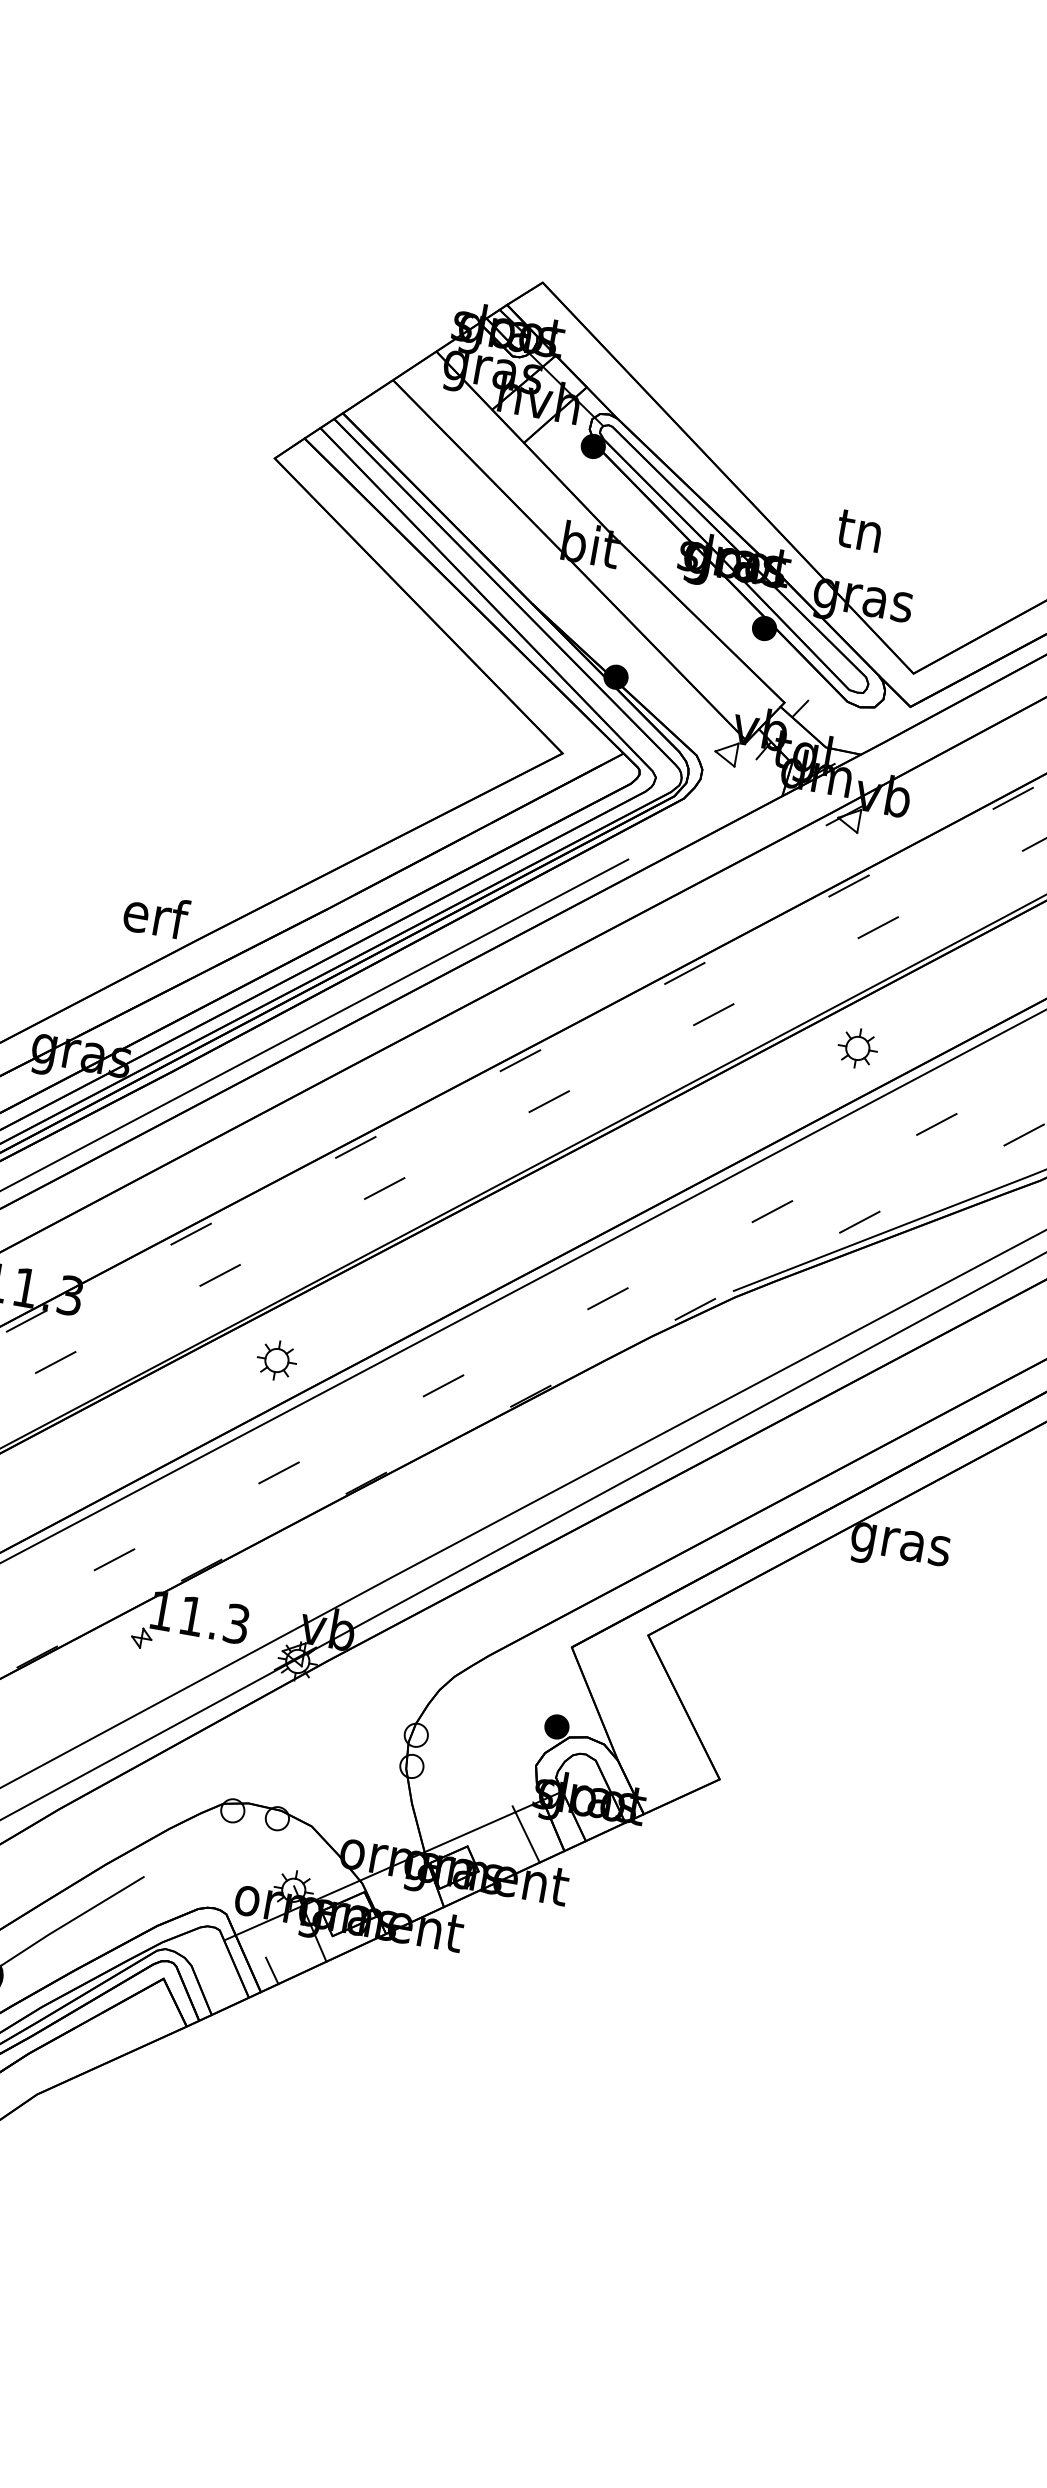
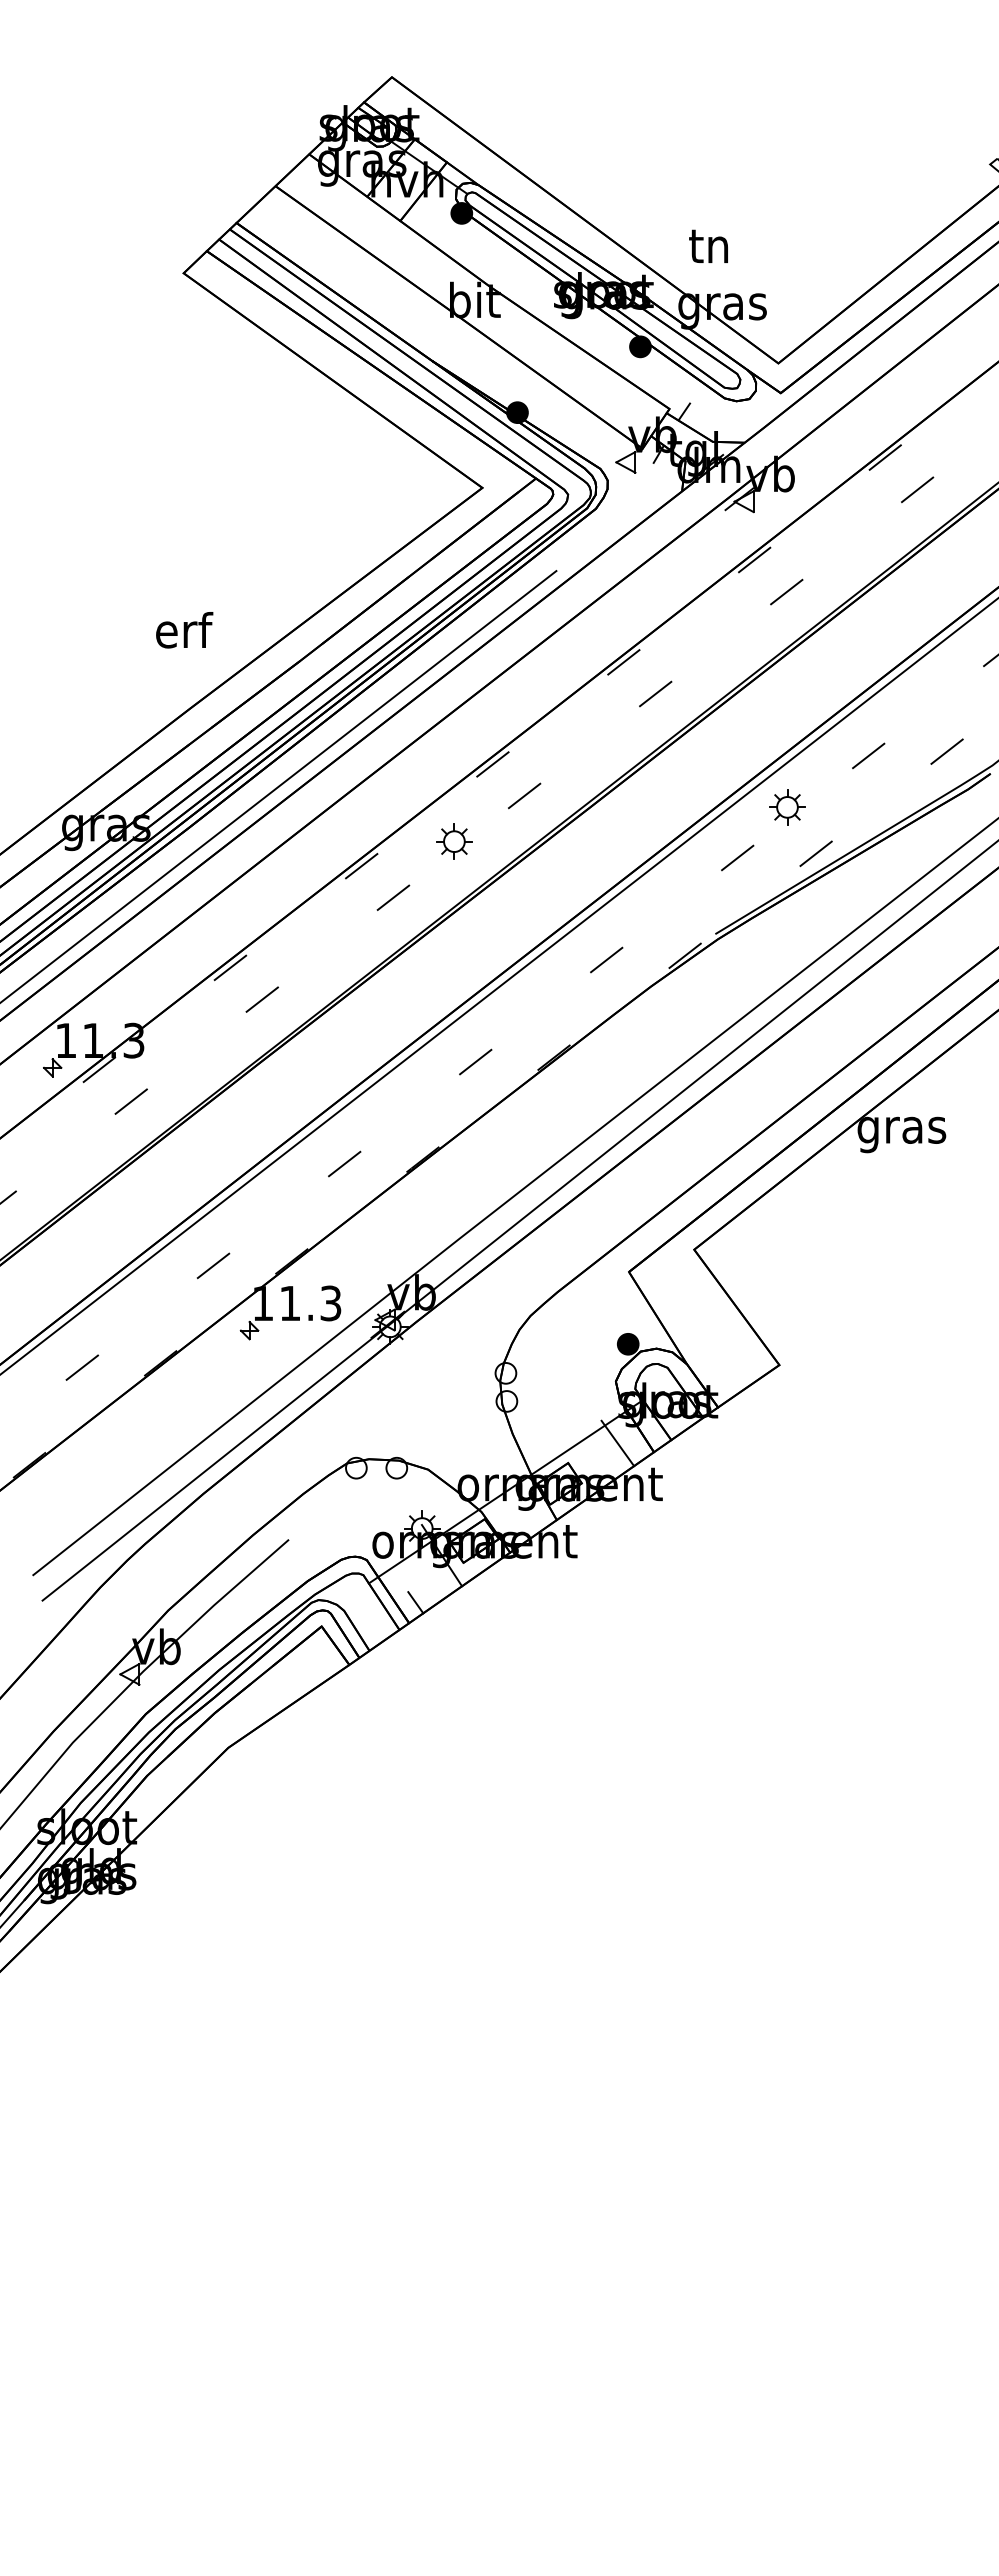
text: (156, 915) -> (184, 630), moved
part: (857, 1048) -> (787, 807), moved
part: (277, 1360) -> (454, 841), moved

